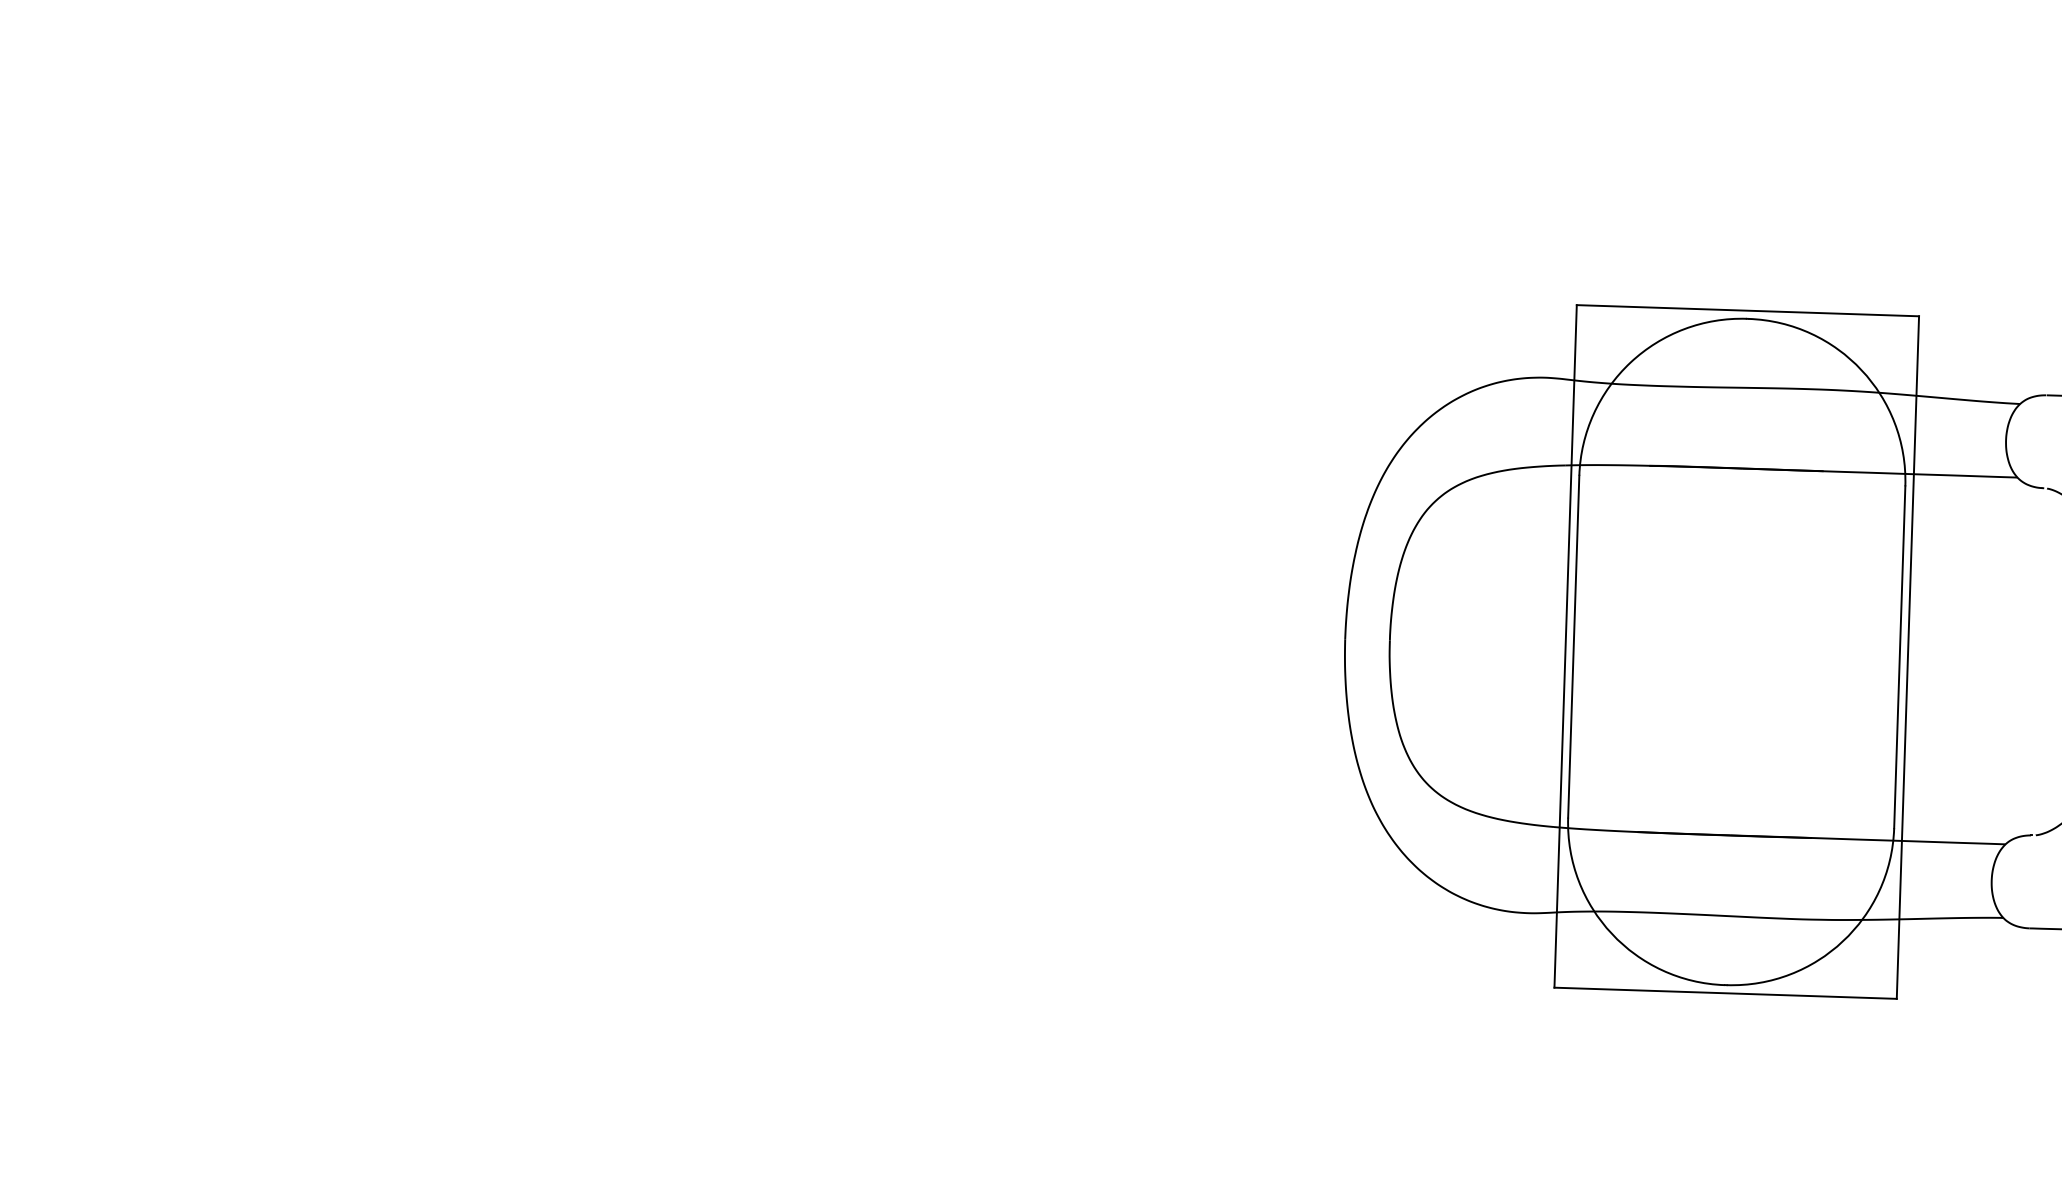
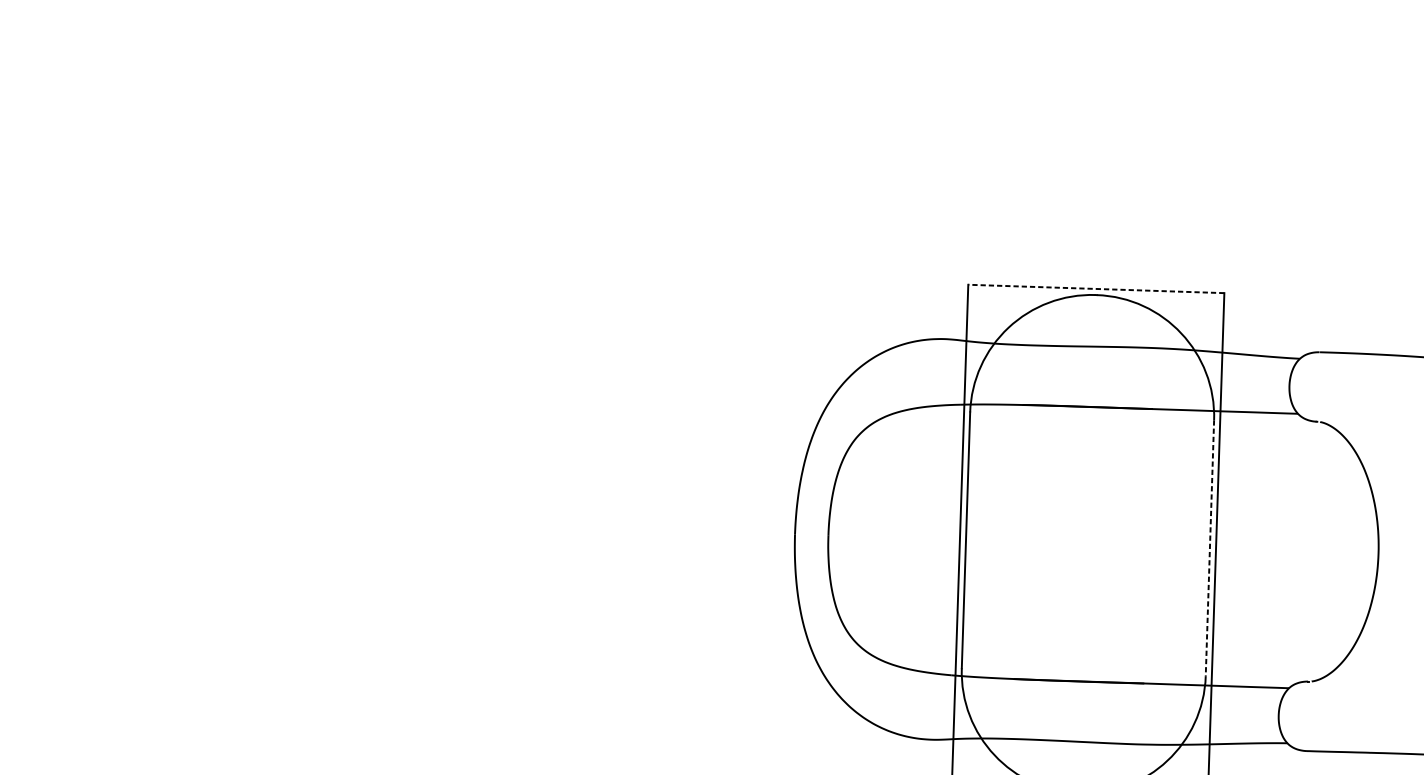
line: (1747, 310) -> (1096, 288), solid -> dashed
line: (1899, 657) -> (1209, 548), solid -> dashed

